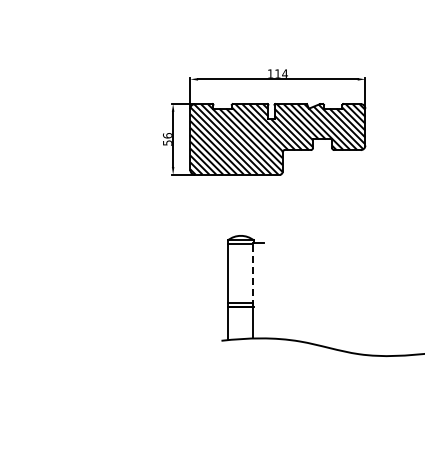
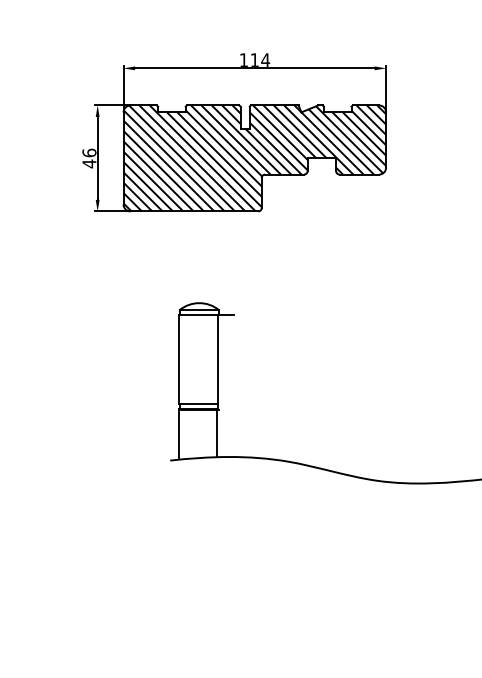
text: (167, 142) -> (89, 163), 56 -> 46
line: (253, 275) -> (218, 362), dashed -> solid

